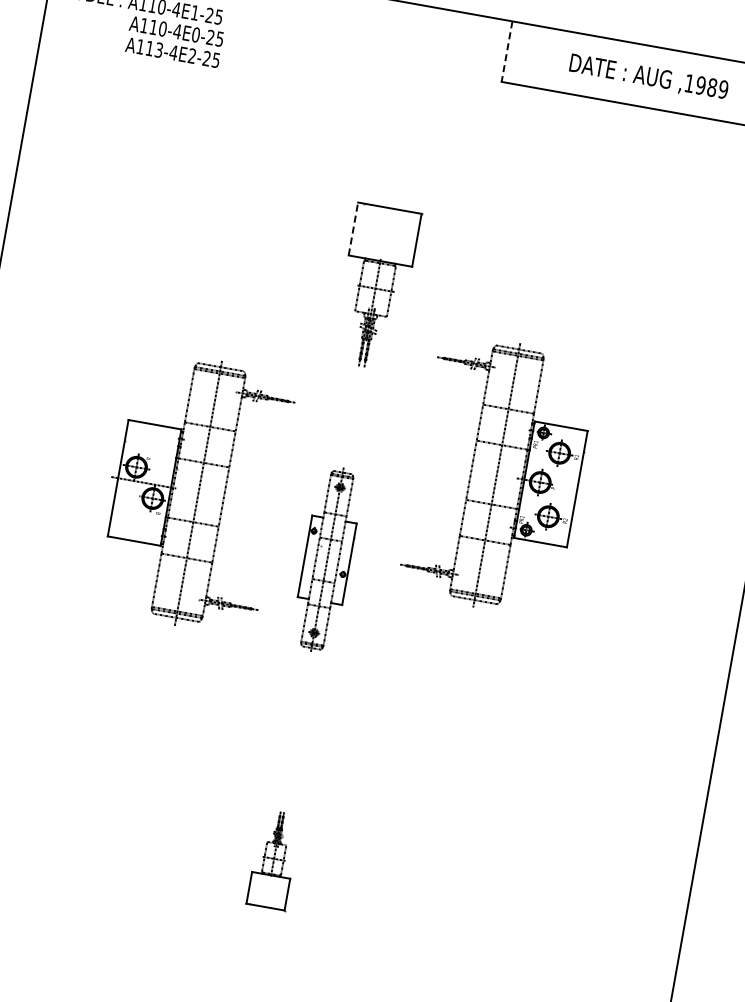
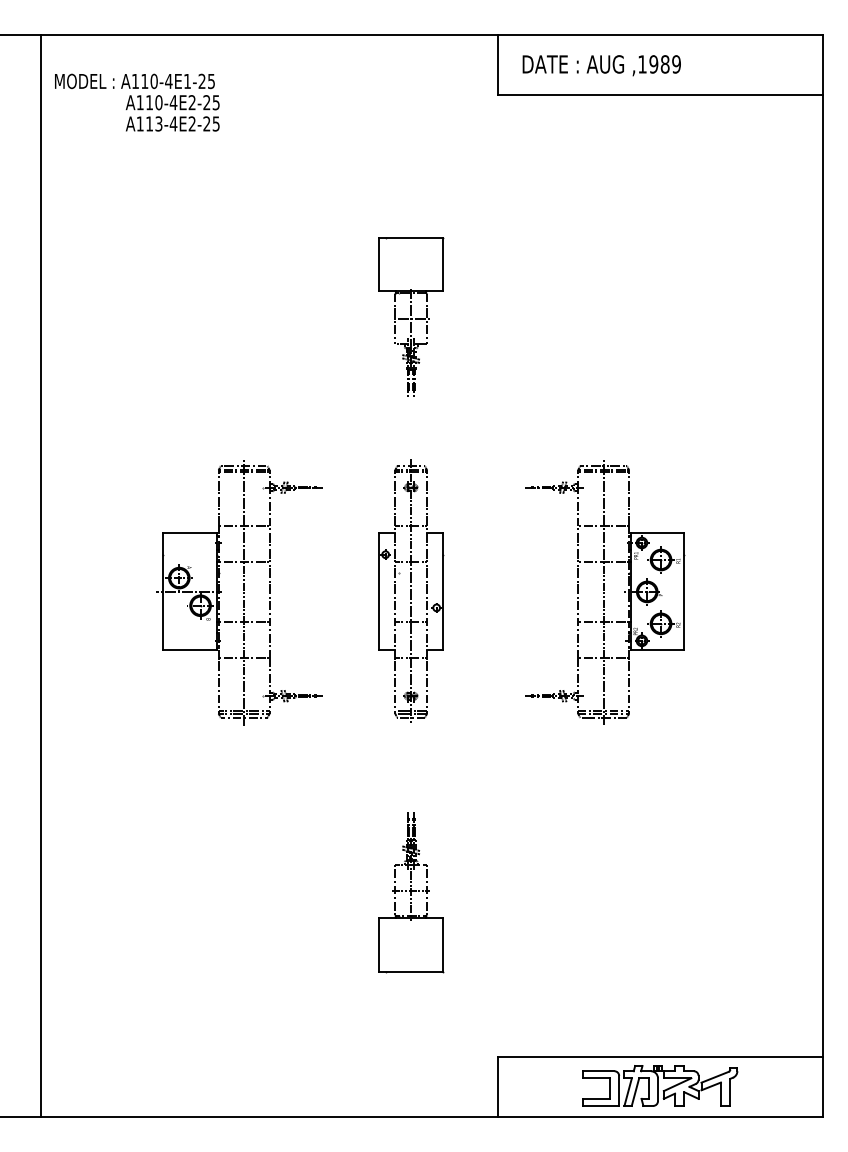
text: (195, 34) -> (191, 102), A110-4E0-25 -> A110-4E2-25
line: (507, 52) -> (498, 65), dashed -> solid
text: (648, 77) -> (601, 65), moved
line: (353, 229) -> (379, 264), dashed -> solid
part: (498, 475) -> (605, 592), moved
part: (193, 492) -> (239, 592), moved
part: (327, 559) -> (411, 590), size x1.43
part: (274, 859) -> (411, 892), size x1.67

